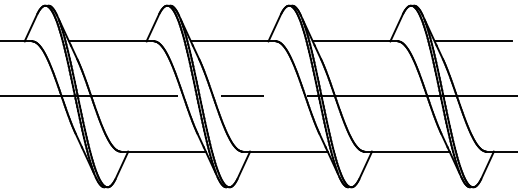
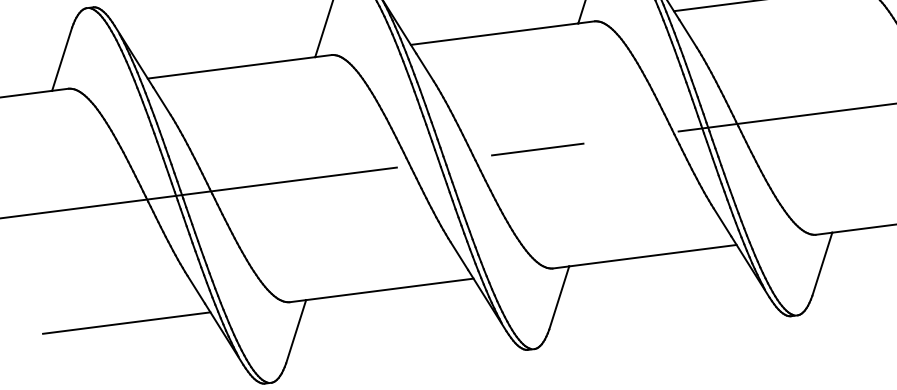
line: (44, 151) -> (125, 323), added

